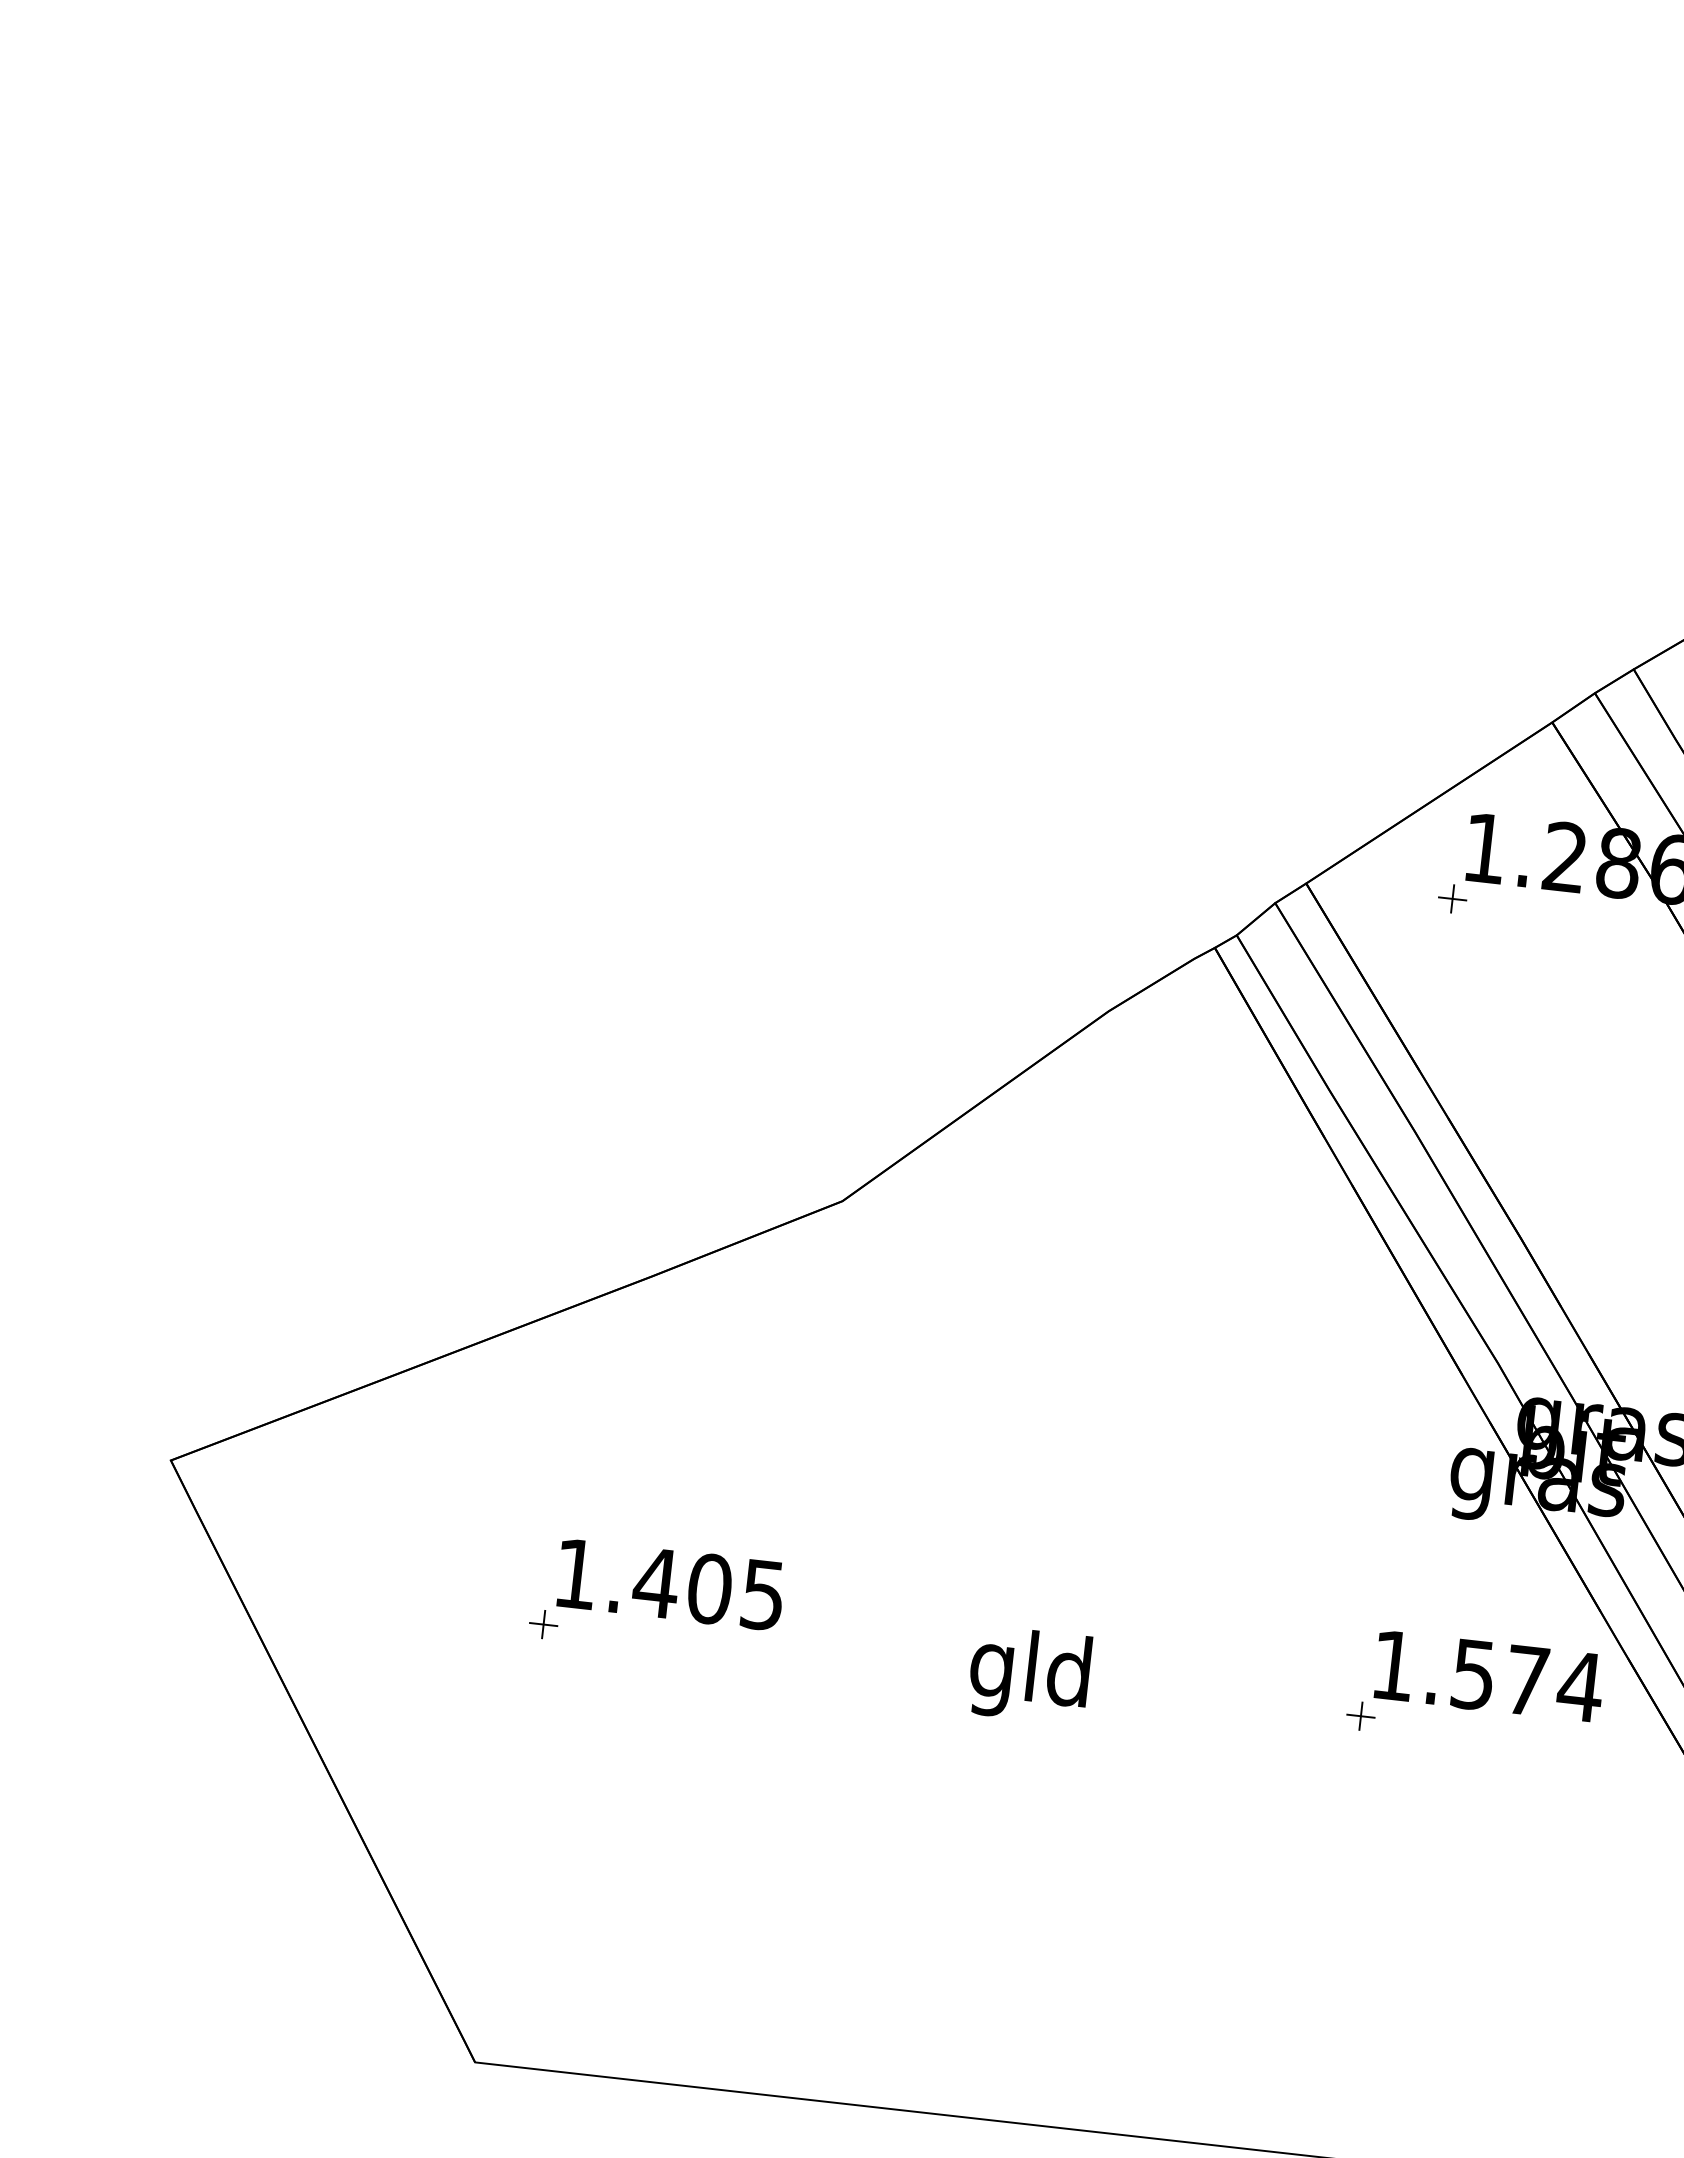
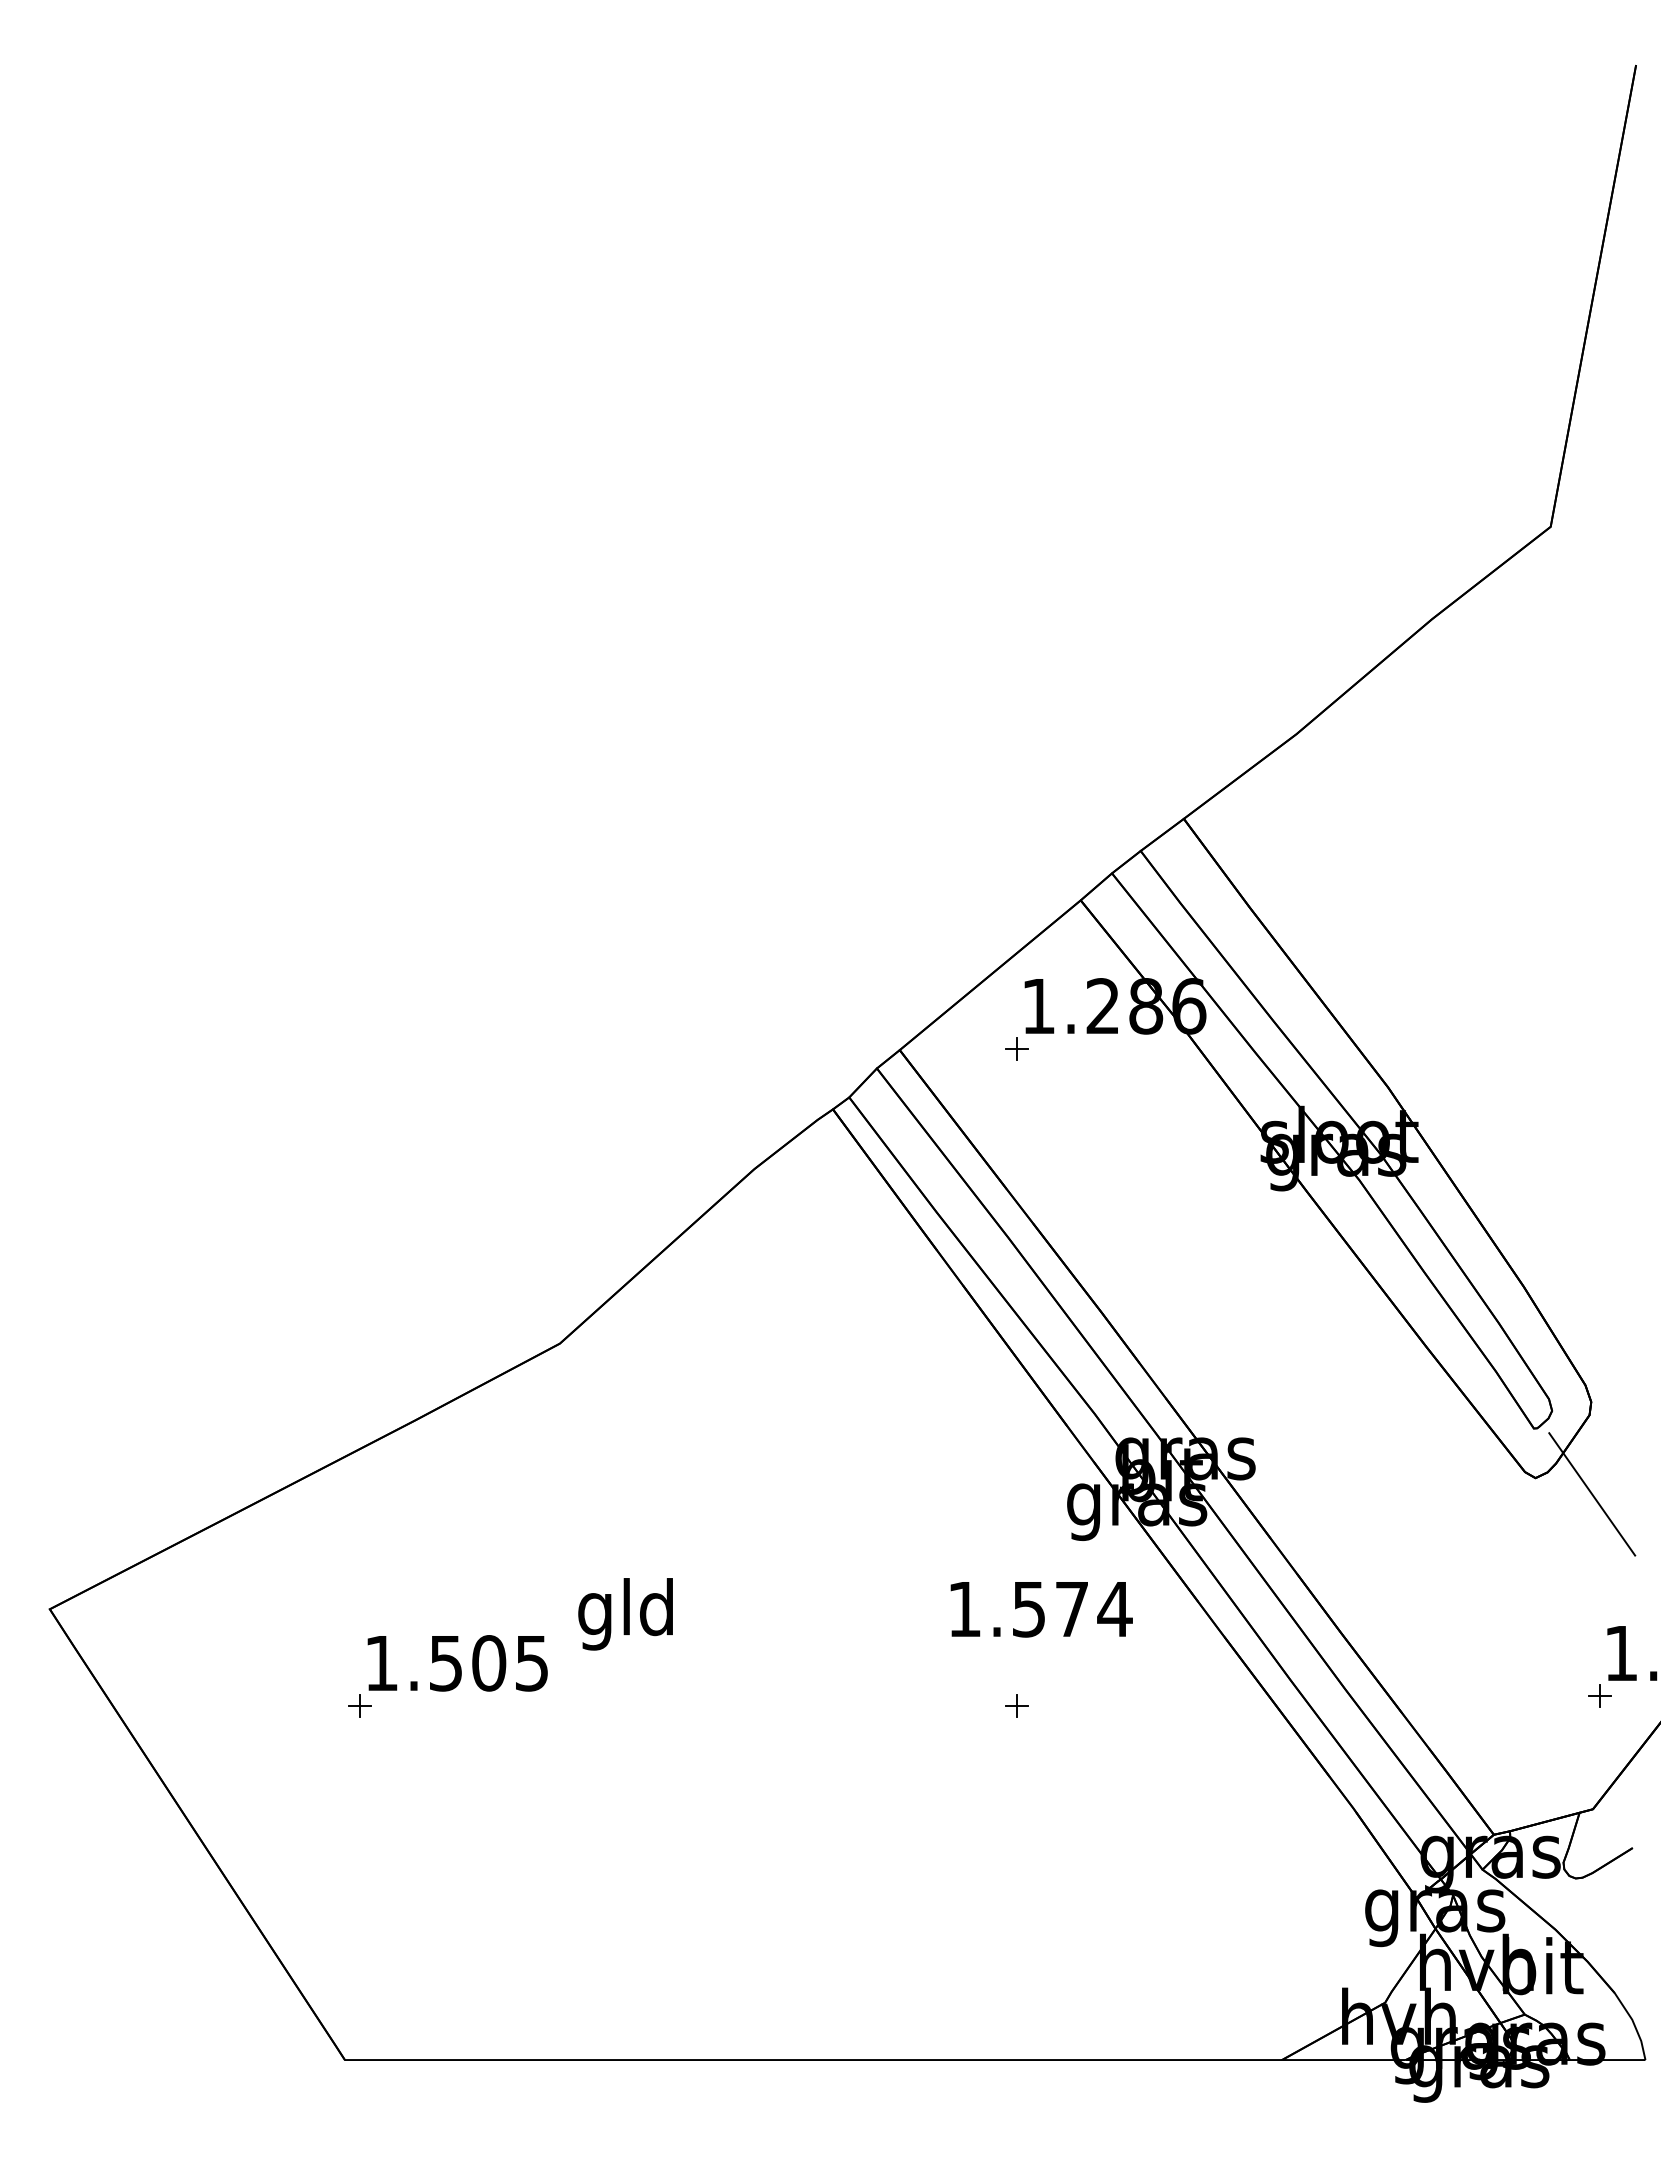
text: (655, 1583) -> (445, 1663), 1.405 -> 1.505
text: (1029, 1675) -> (625, 1614), moved
text: (1489, 1676) -> (1041, 1609), moved

